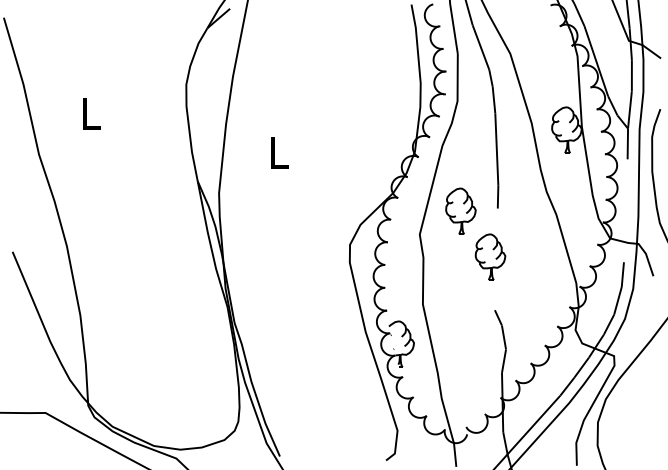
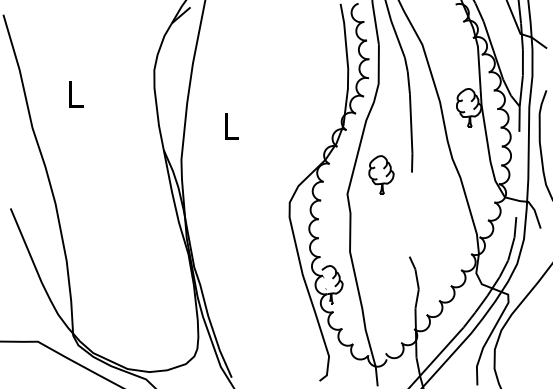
part: (489, 256) -> (405, 212), removed

